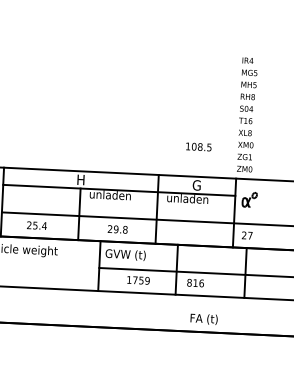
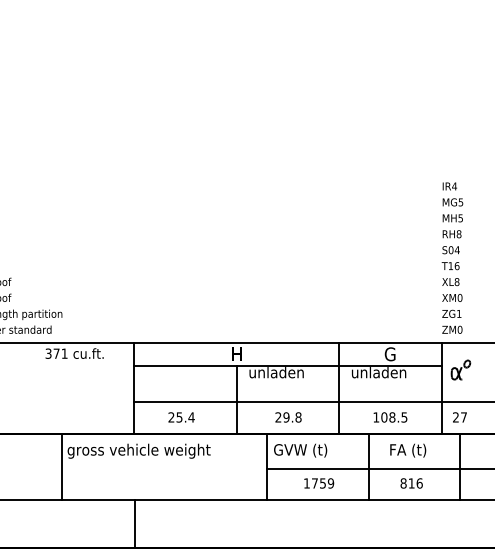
text: (198, 147) -> (390, 417), moved
text: (195, 283) -> (411, 483), moved
text: (204, 319) -> (408, 450), moved

